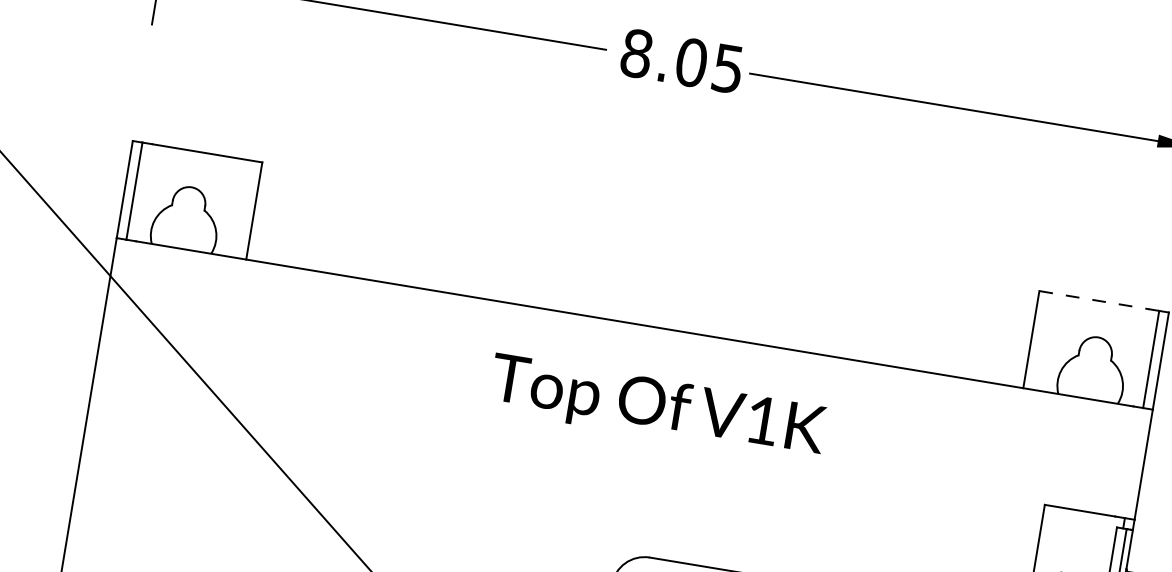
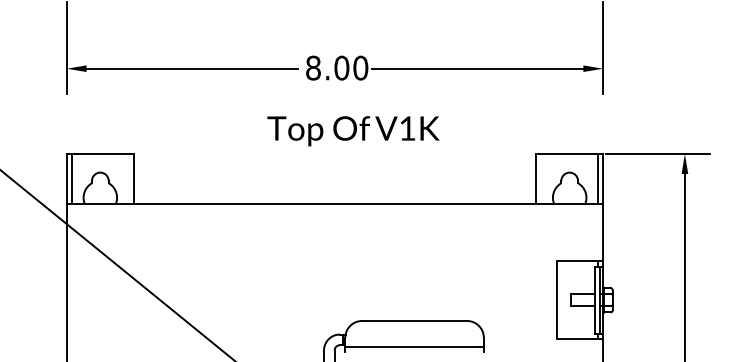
text: (727, 67) -> (360, 67), 8.05 -> 8.00
line: (1093, 300) -> (564, 154), dashed -> solid
text: (657, 409) -> (353, 131), moved

